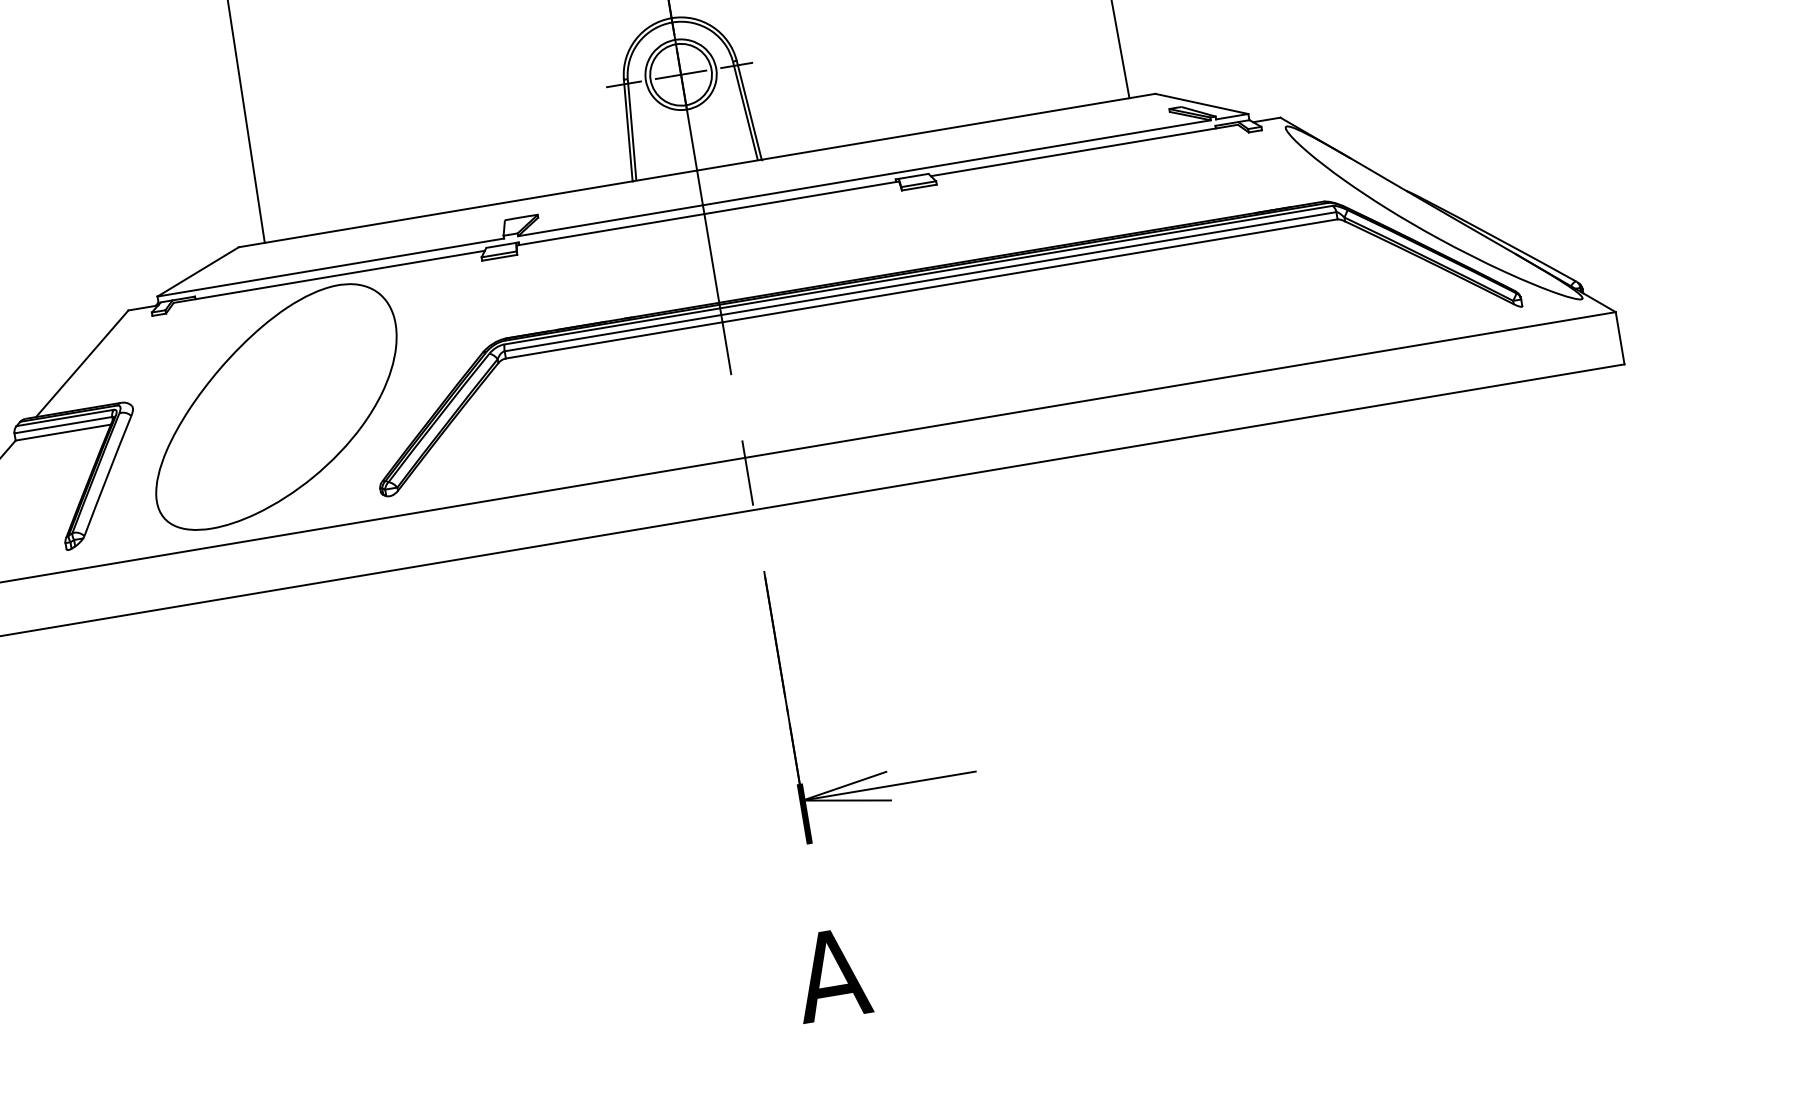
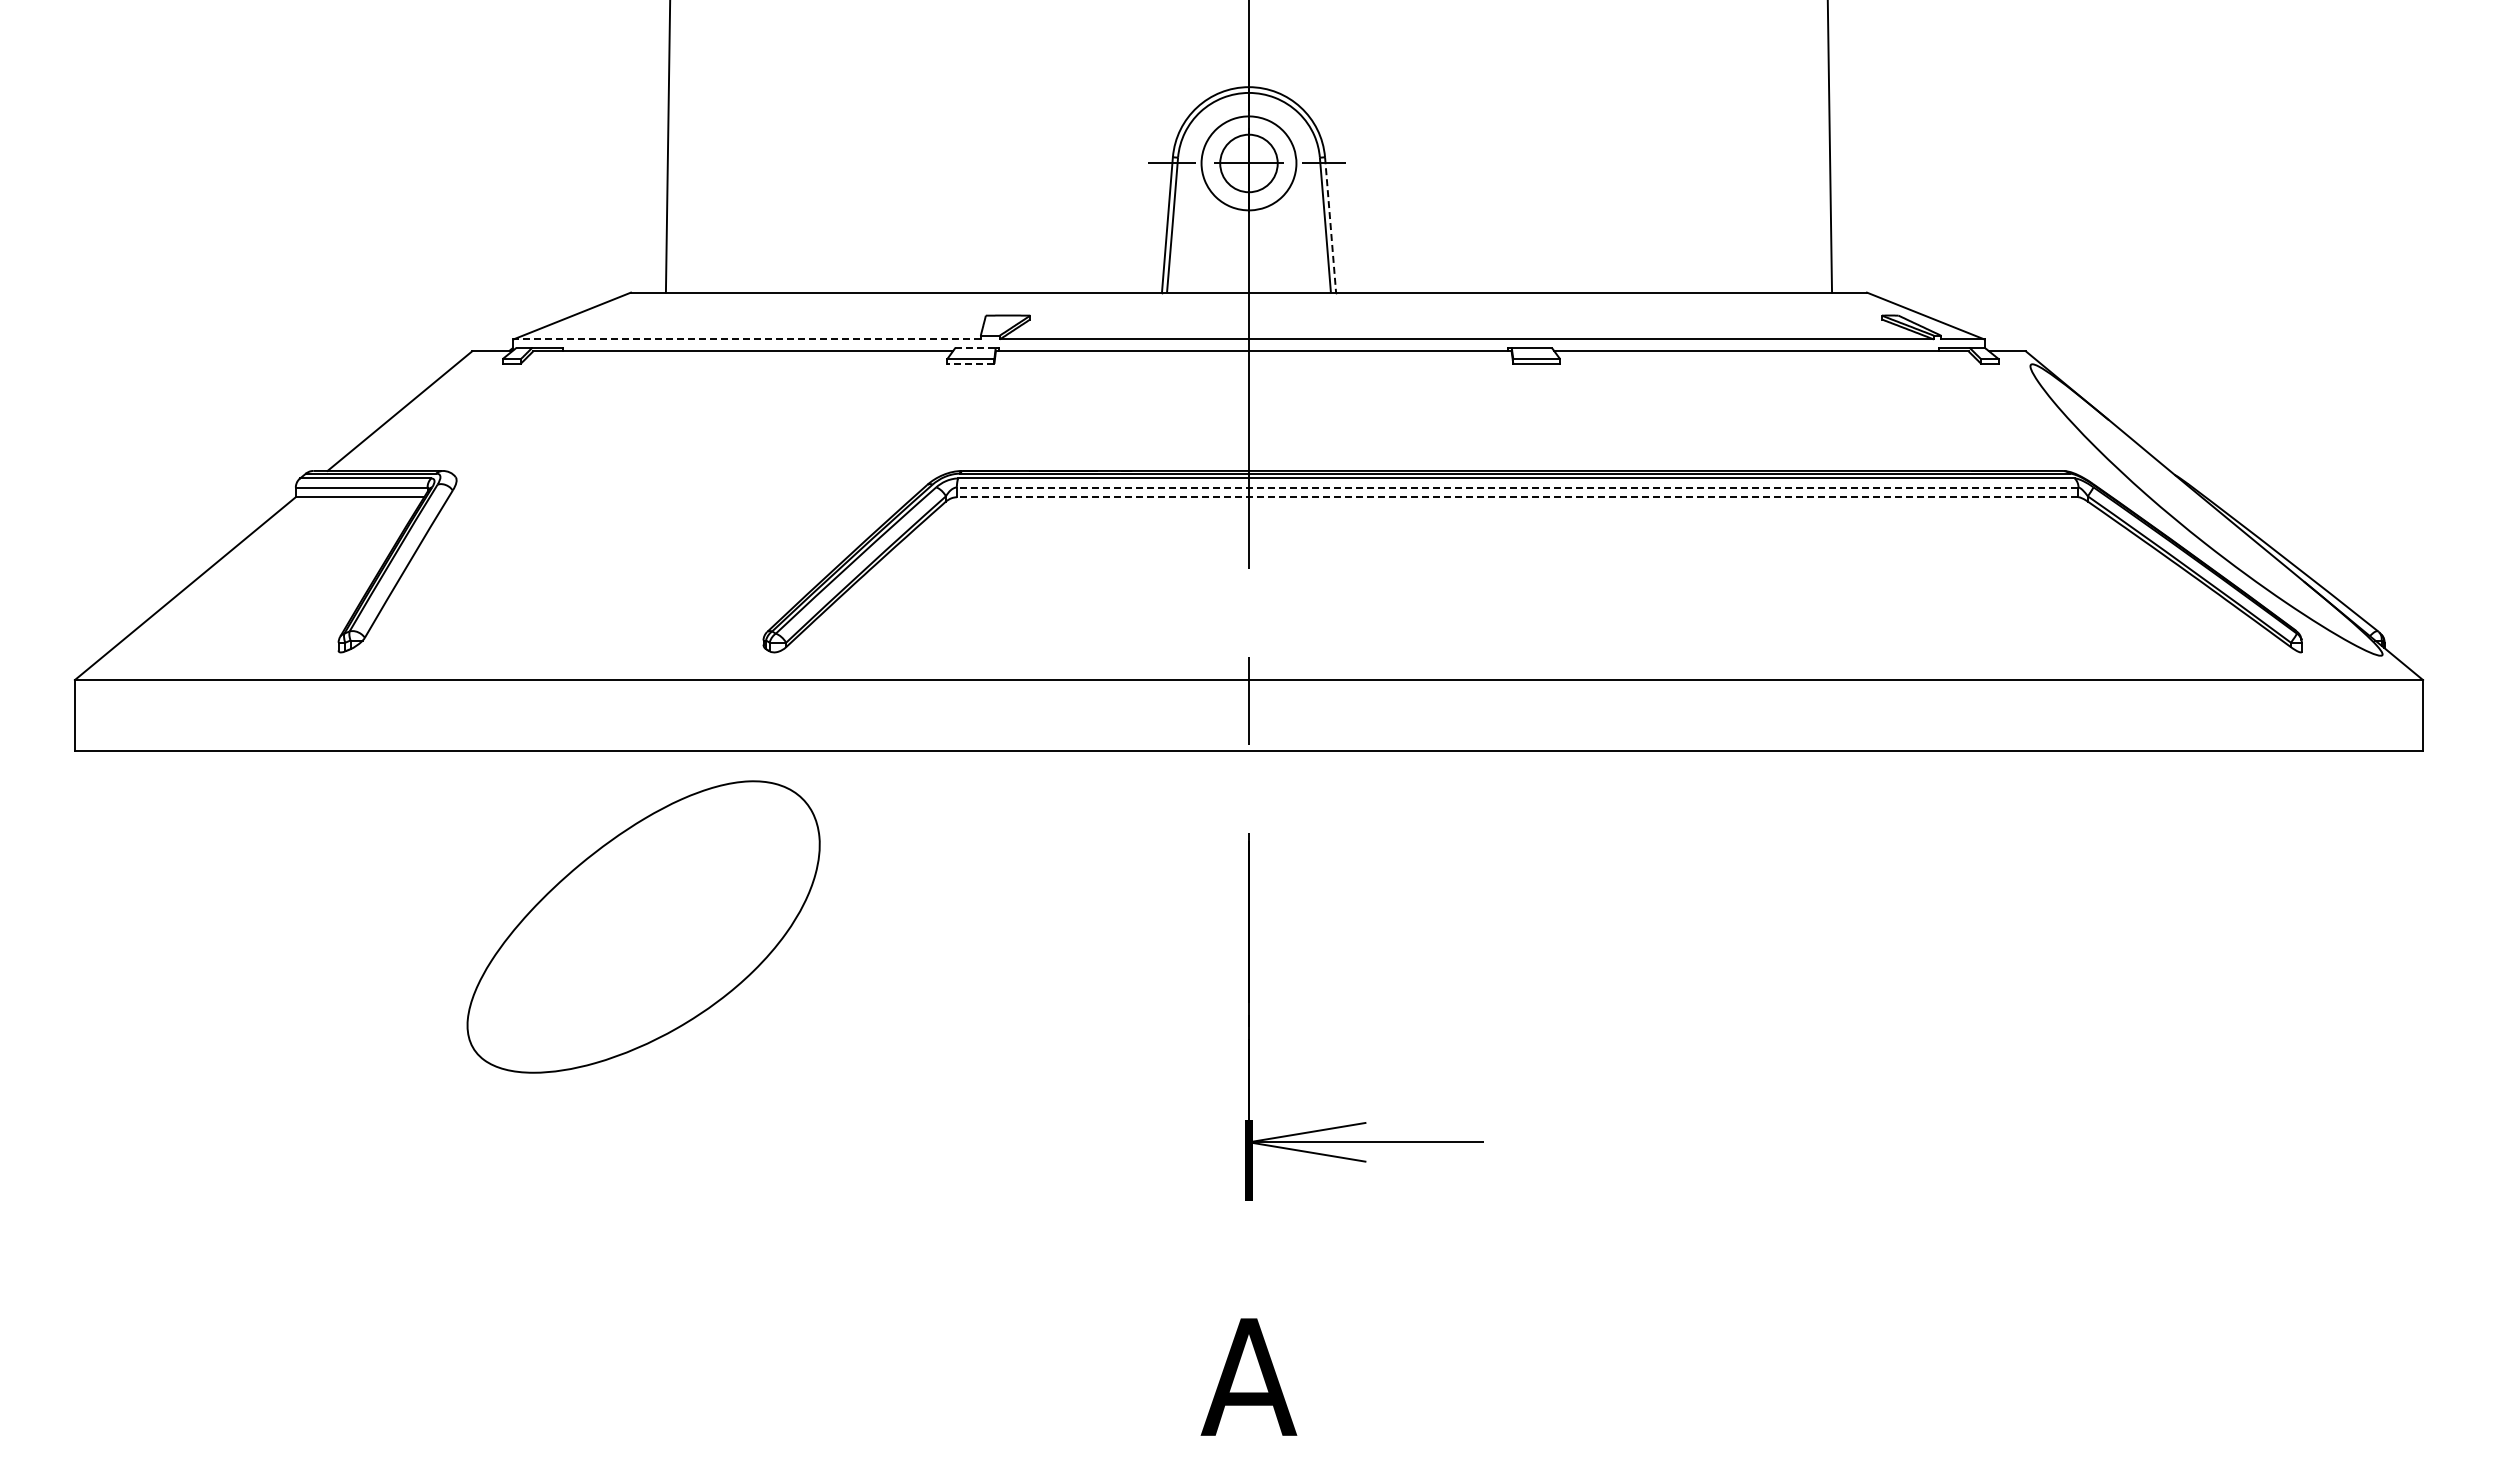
circle: (680, 74) -> (1248, 163), size x0.7
line: (749, 109) -> (1330, 224), solid -> dashed
line: (501, 245) -> (976, 347), solid -> dashed
line: (499, 257) -> (970, 363), solid -> dashed
line: (331, 267) -> (747, 339), solid -> dashed
line: (920, 281) -> (1517, 487), solid -> dashed
line: (921, 289) -> (1517, 497), solid -> dashed
part: (275, 406) -> (643, 926), moved

